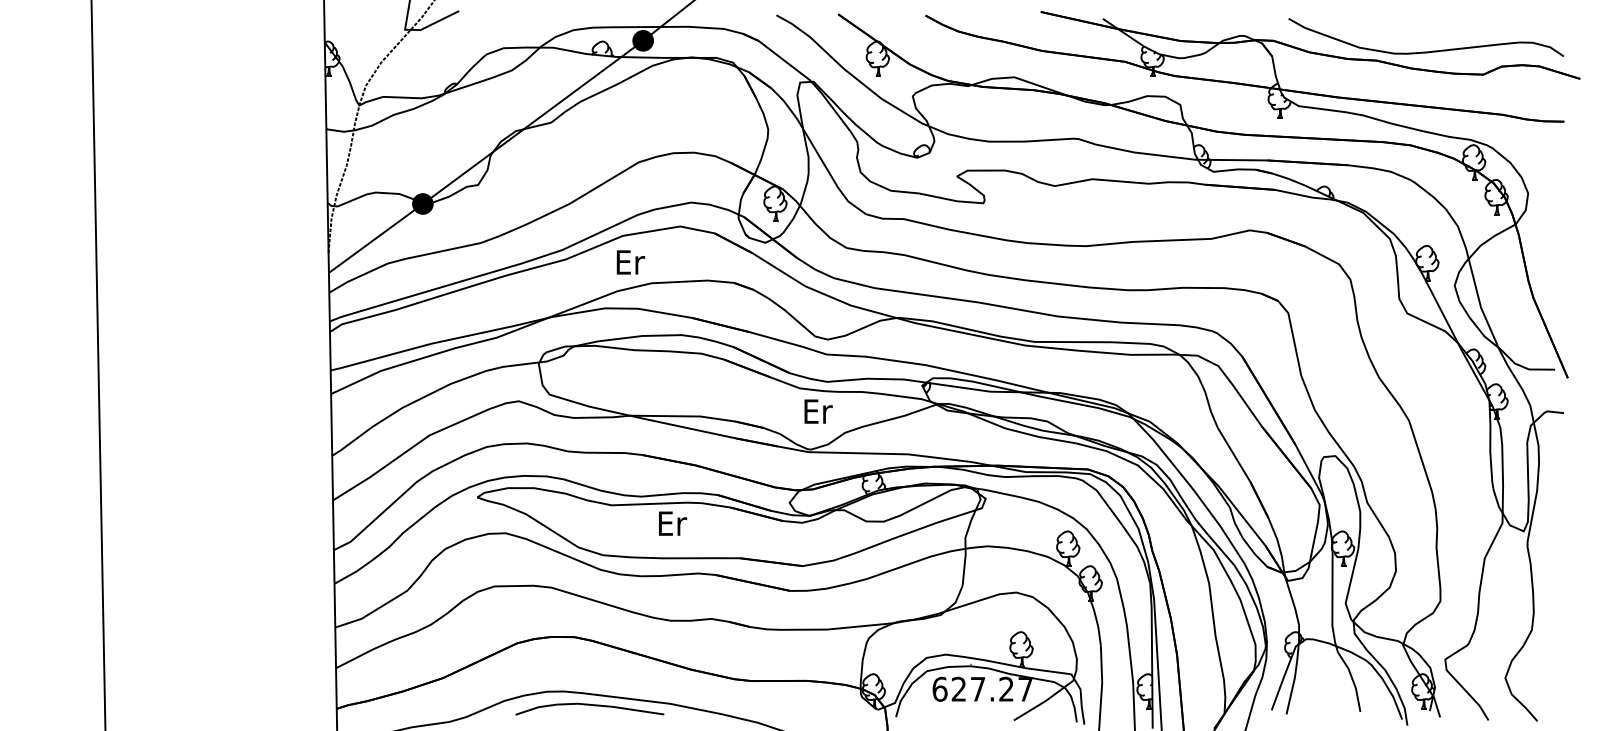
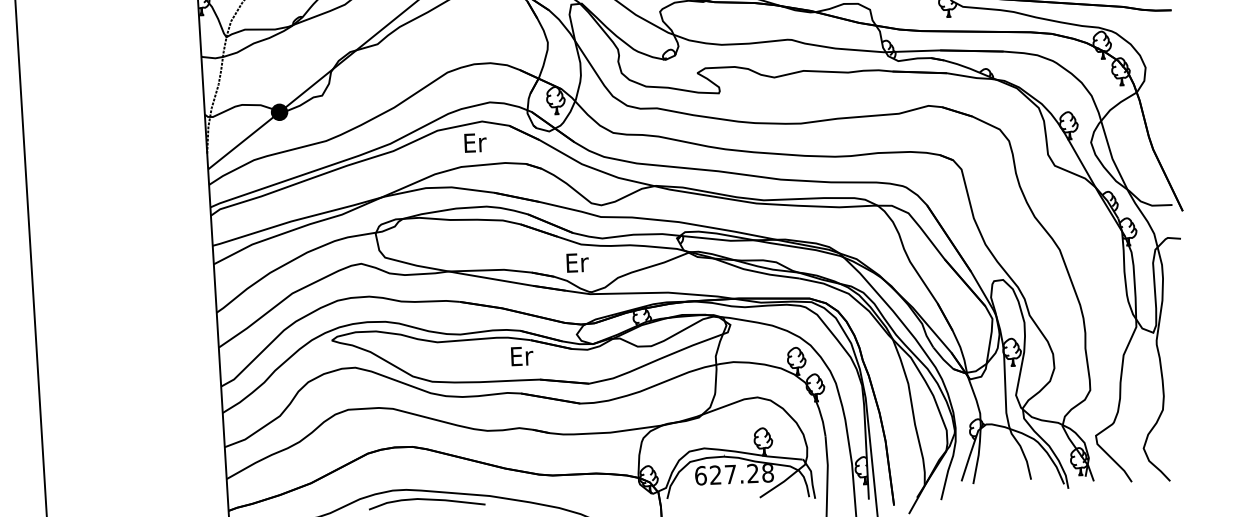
text: (630, 262) -> (475, 142), moved
text: (818, 411) -> (577, 262), moved
text: (673, 523) -> (522, 356), moved
text: (1025, 689) -> (767, 473), 627.27 -> 627.28

